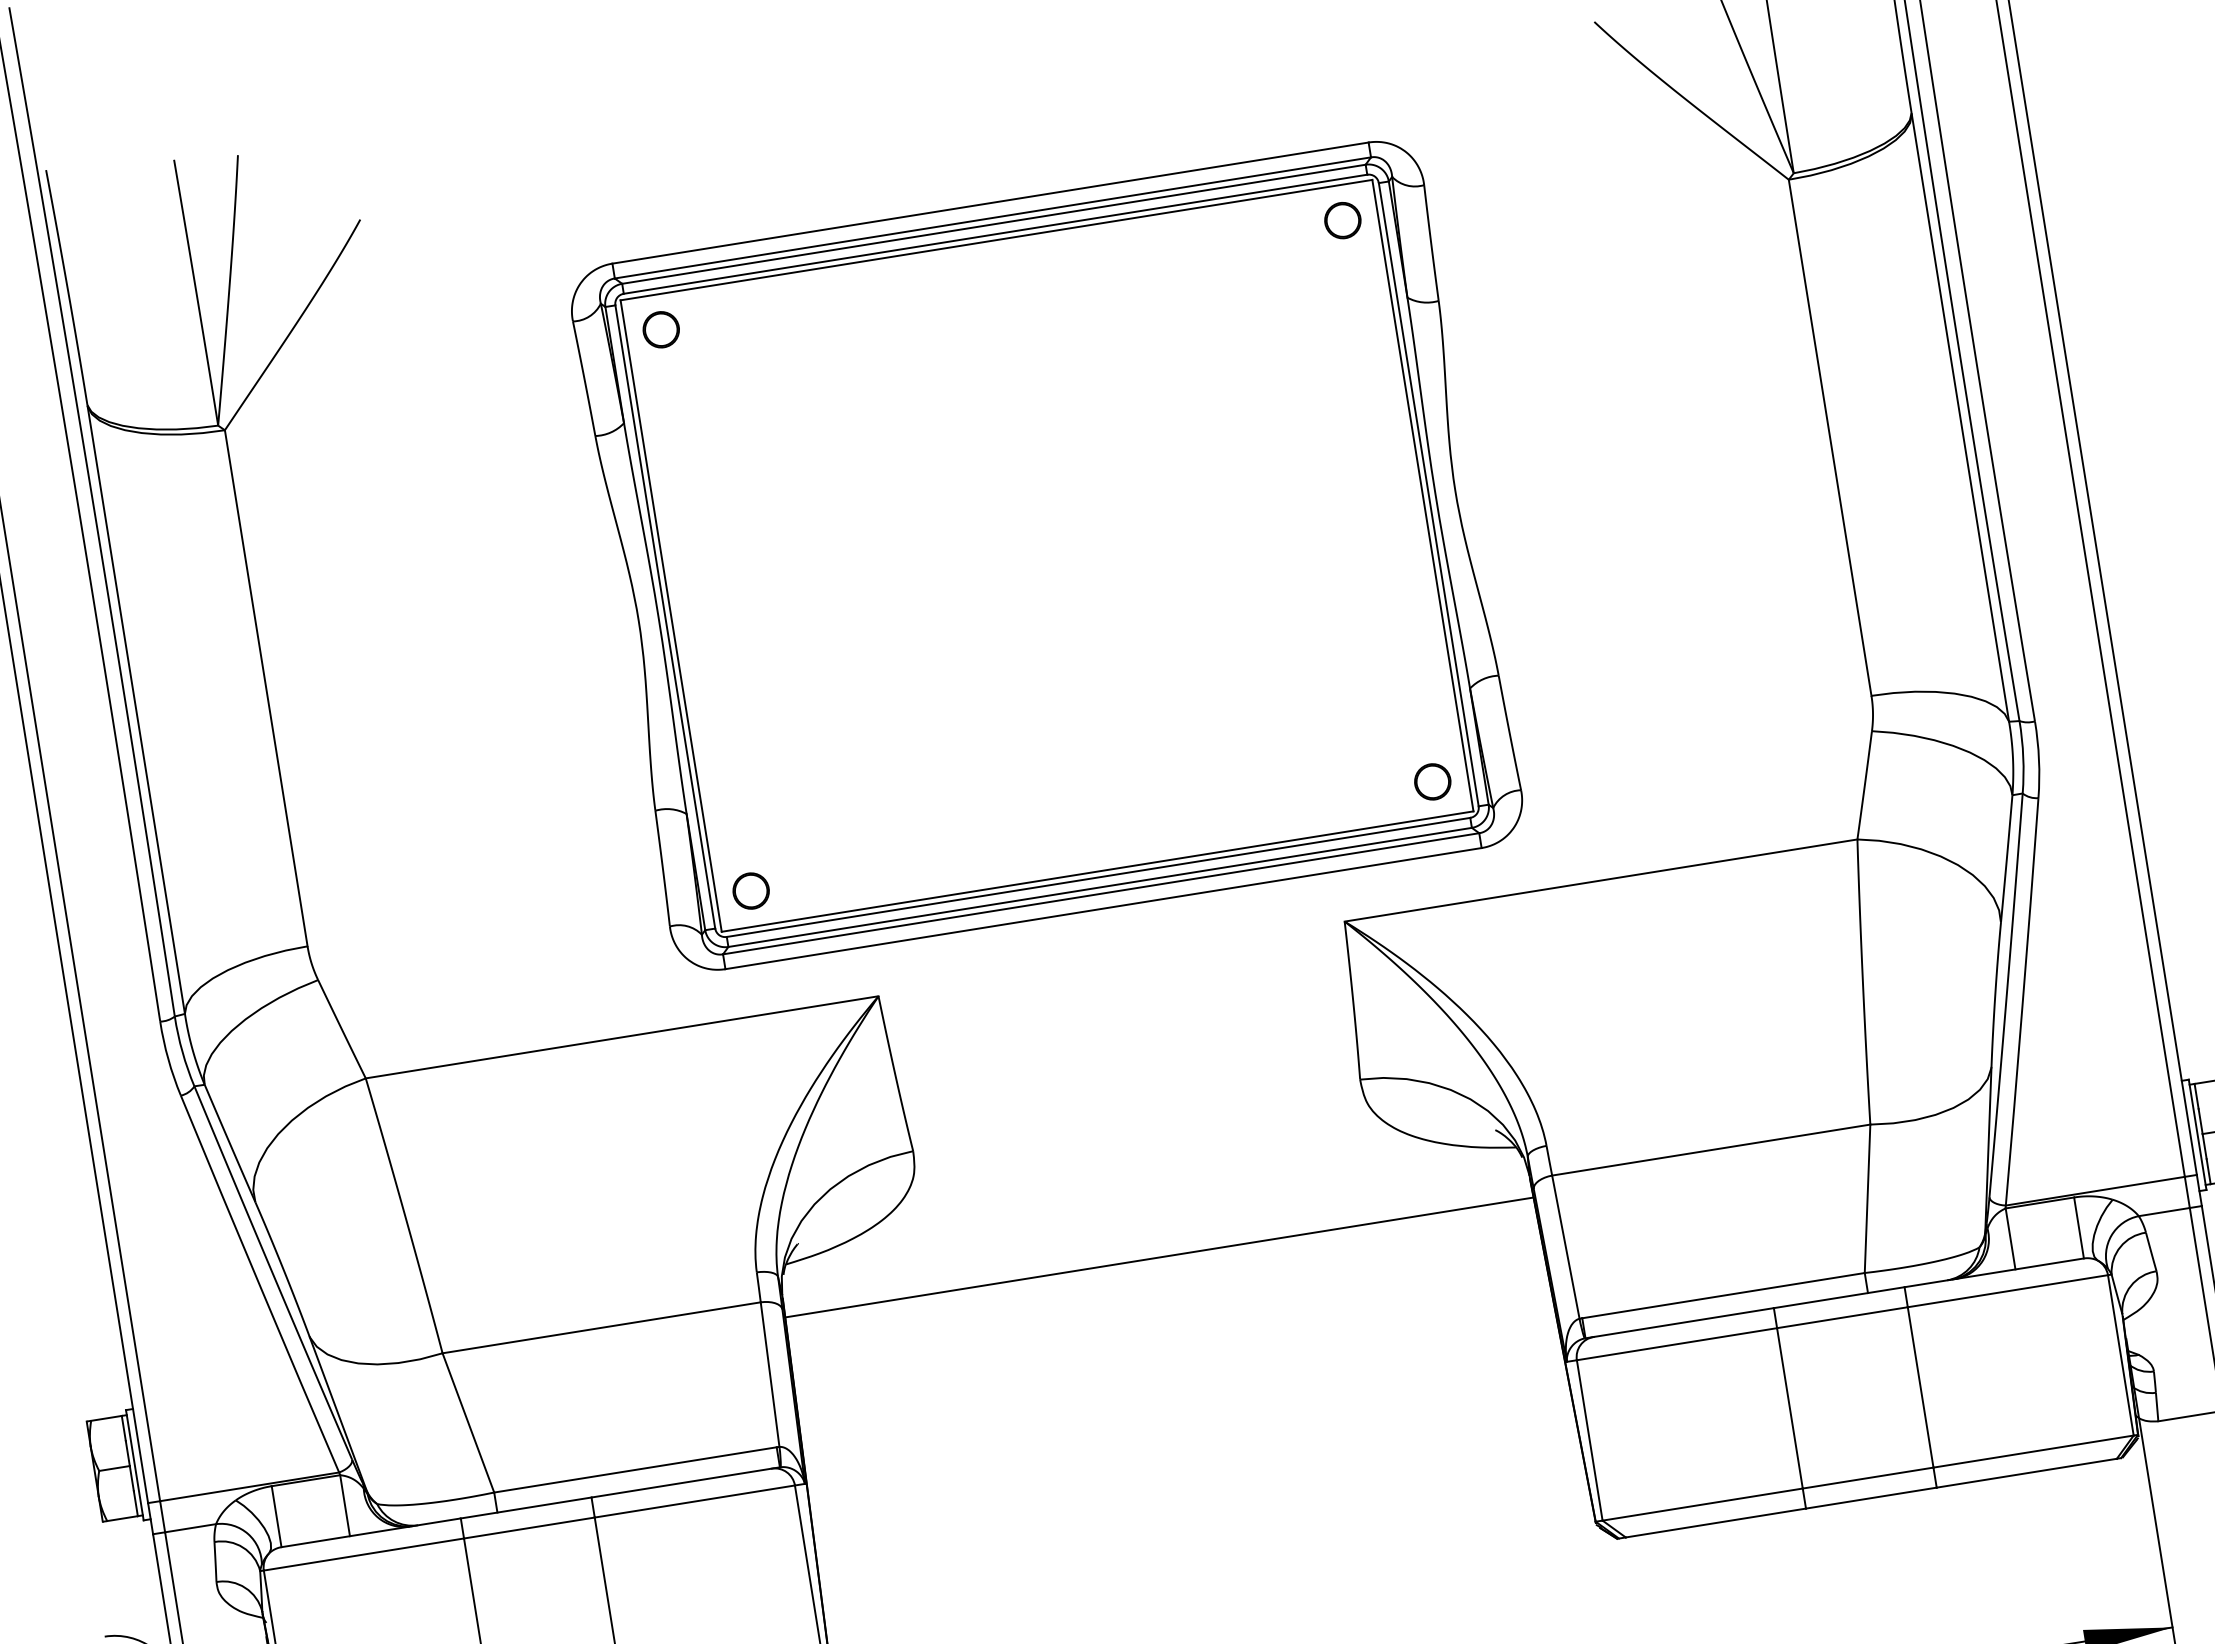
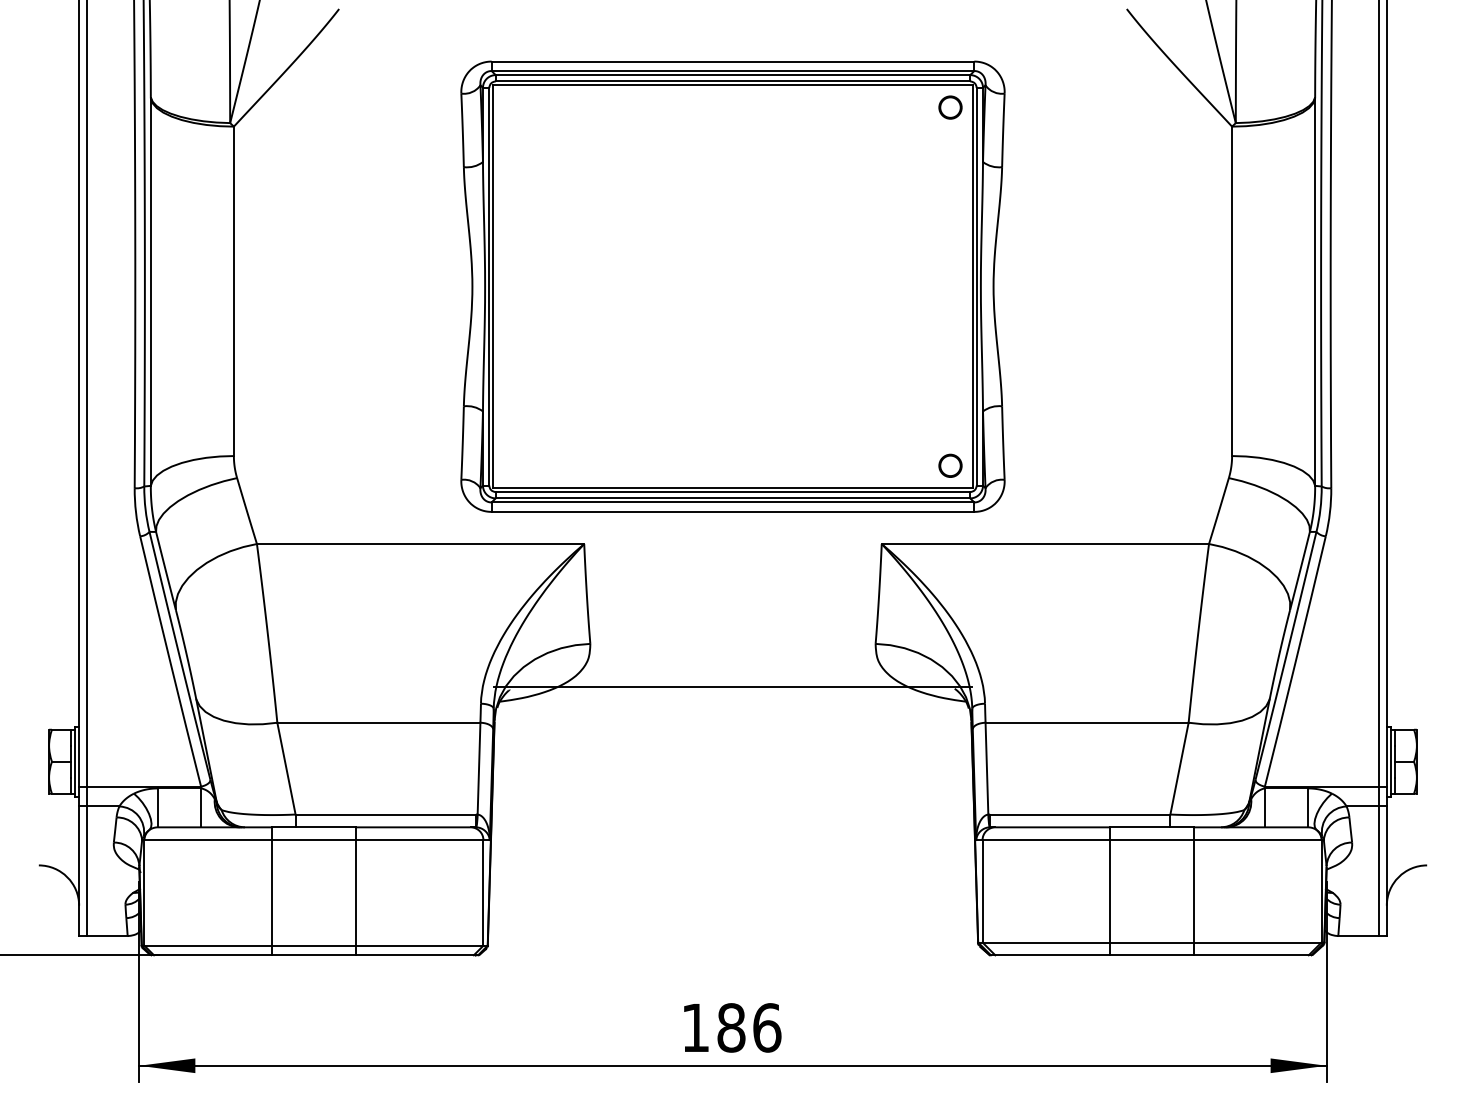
circle: (661, 329) -> (515, 107), removed
circle: (751, 890) -> (515, 465), removed
line: (1158, 1257) -> (732, 686), moved

